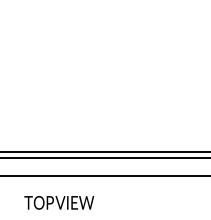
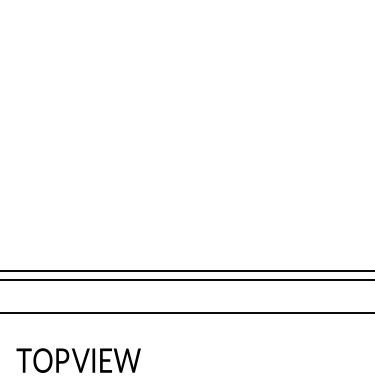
text: (59, 202) -> (79, 359), moved

